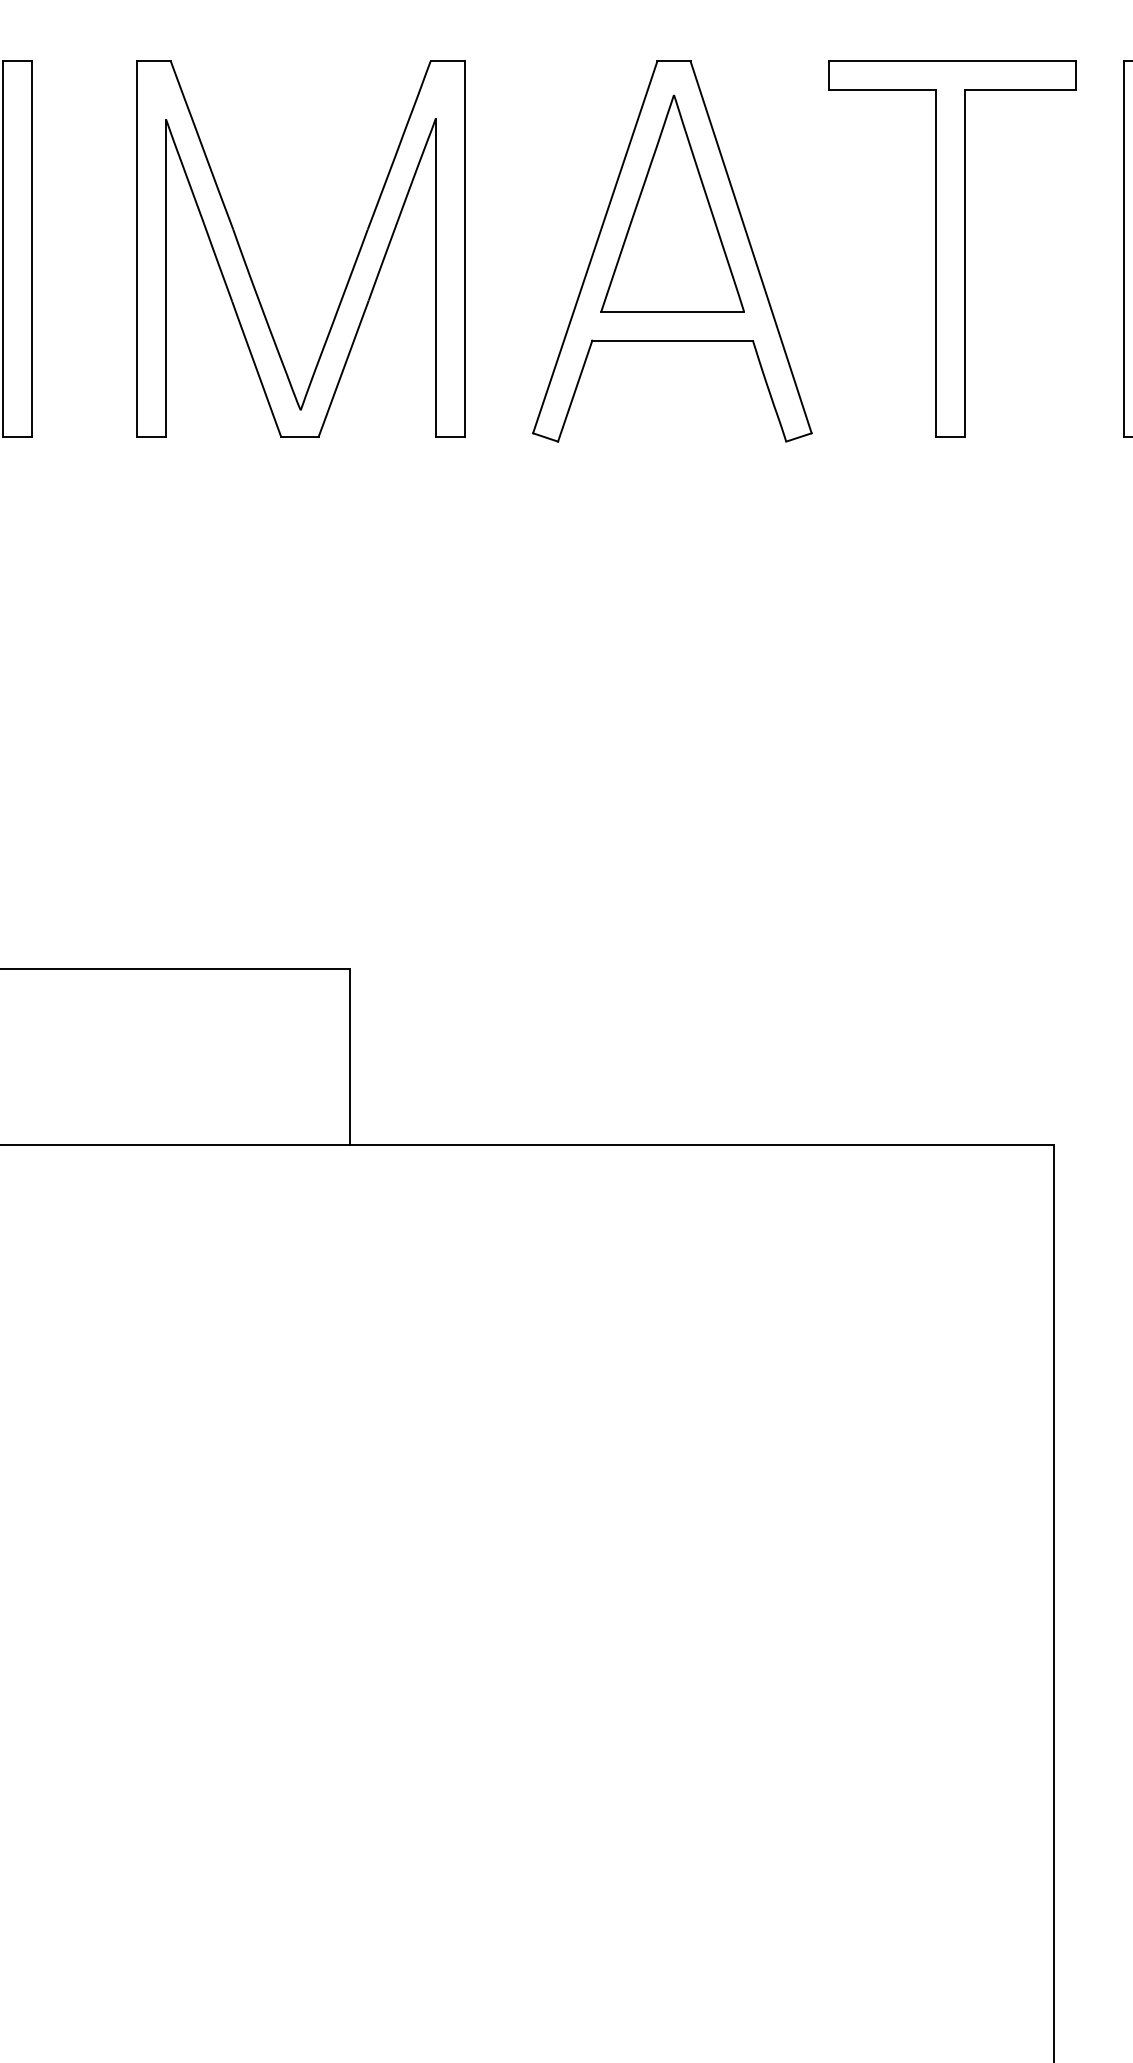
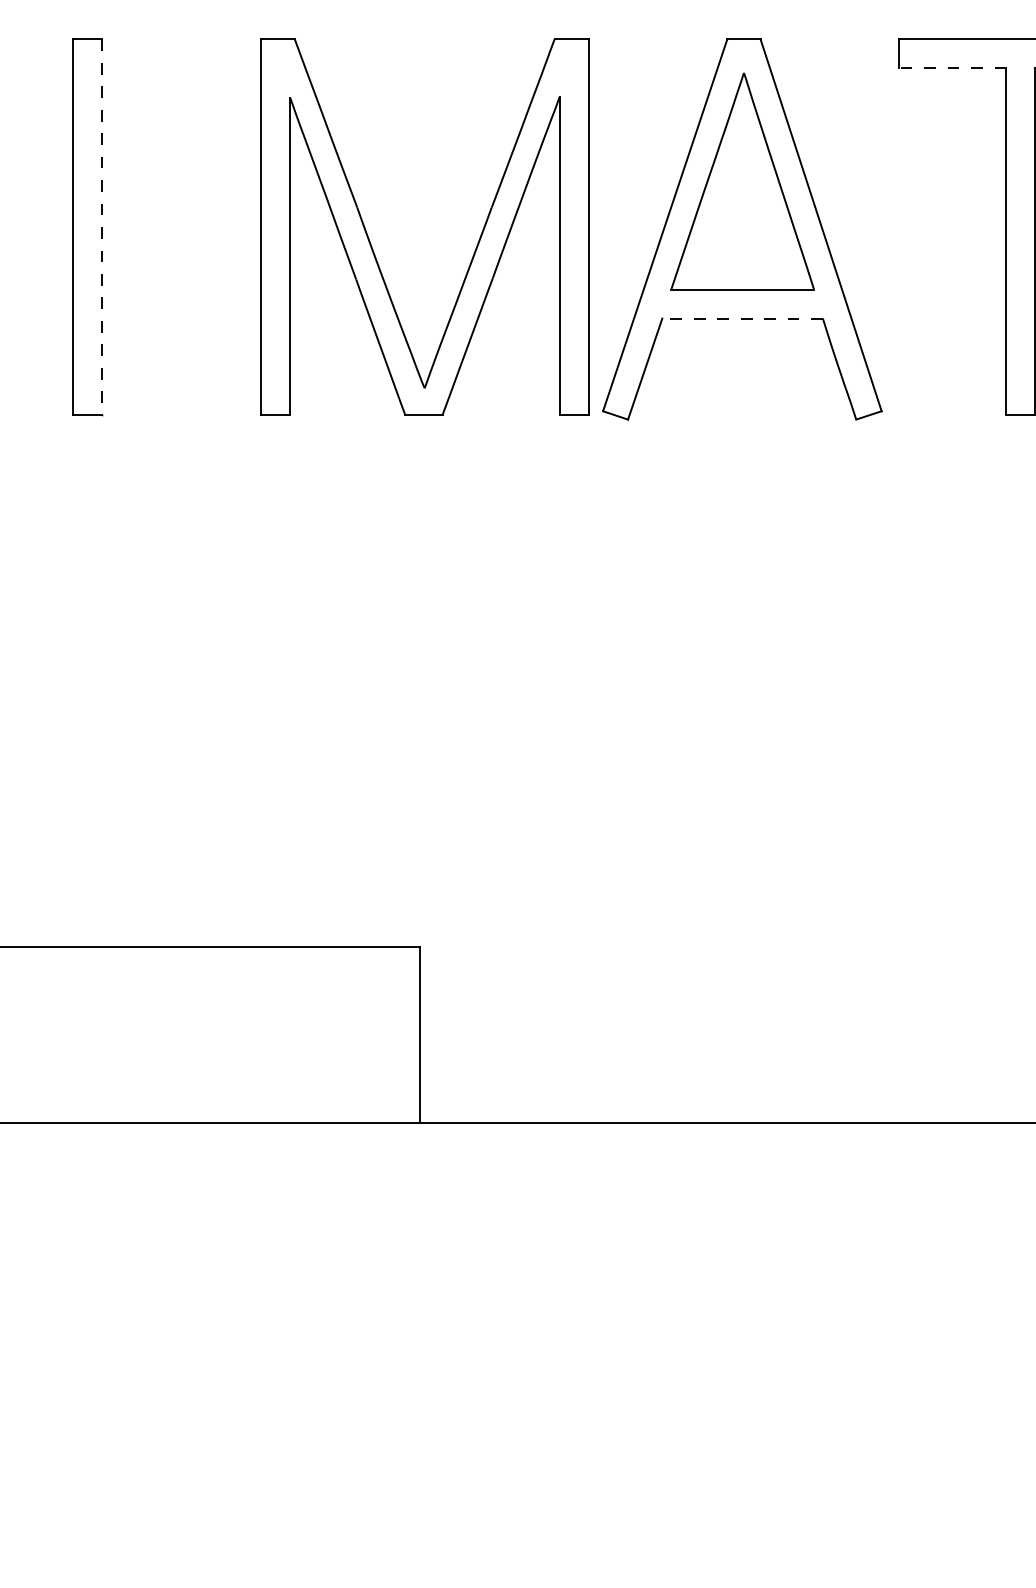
line: (882, 90) -> (952, 68), solid -> dashed
line: (31, 249) -> (101, 227), solid -> dashed
part: (353, 264) -> (477, 242), moved
line: (672, 340) -> (742, 318), solid -> dashed

